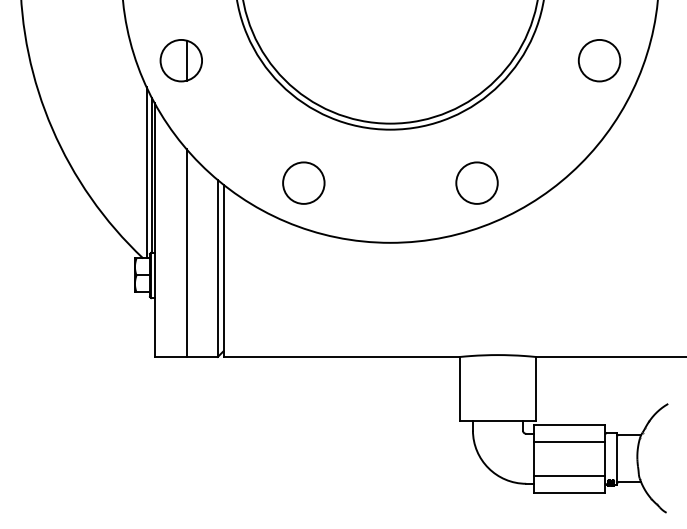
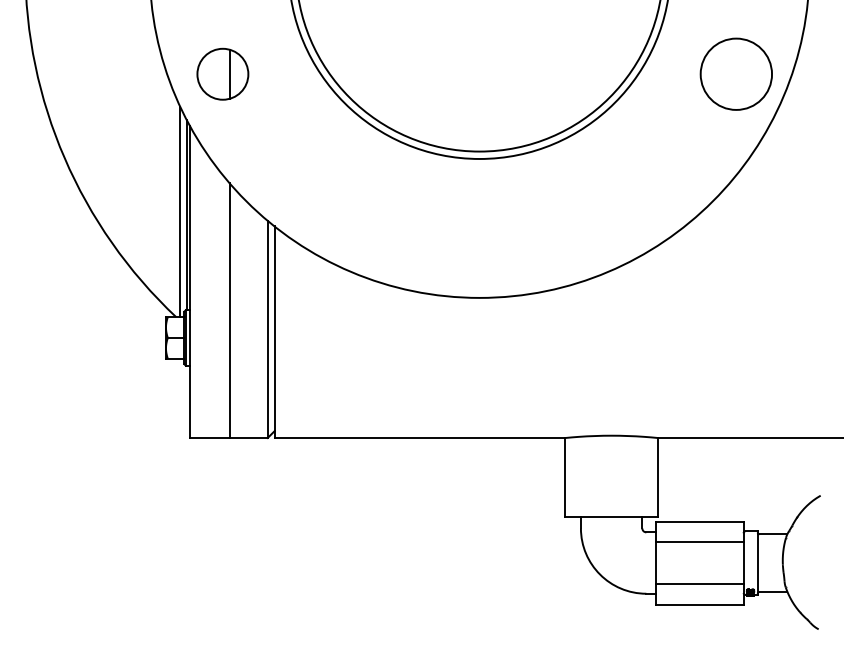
circle: (598, 60) -> (735, 73), size x1.4
circle: (303, 183) -> (373, 224), removed
circle: (476, 183) -> (585, 224), removed

